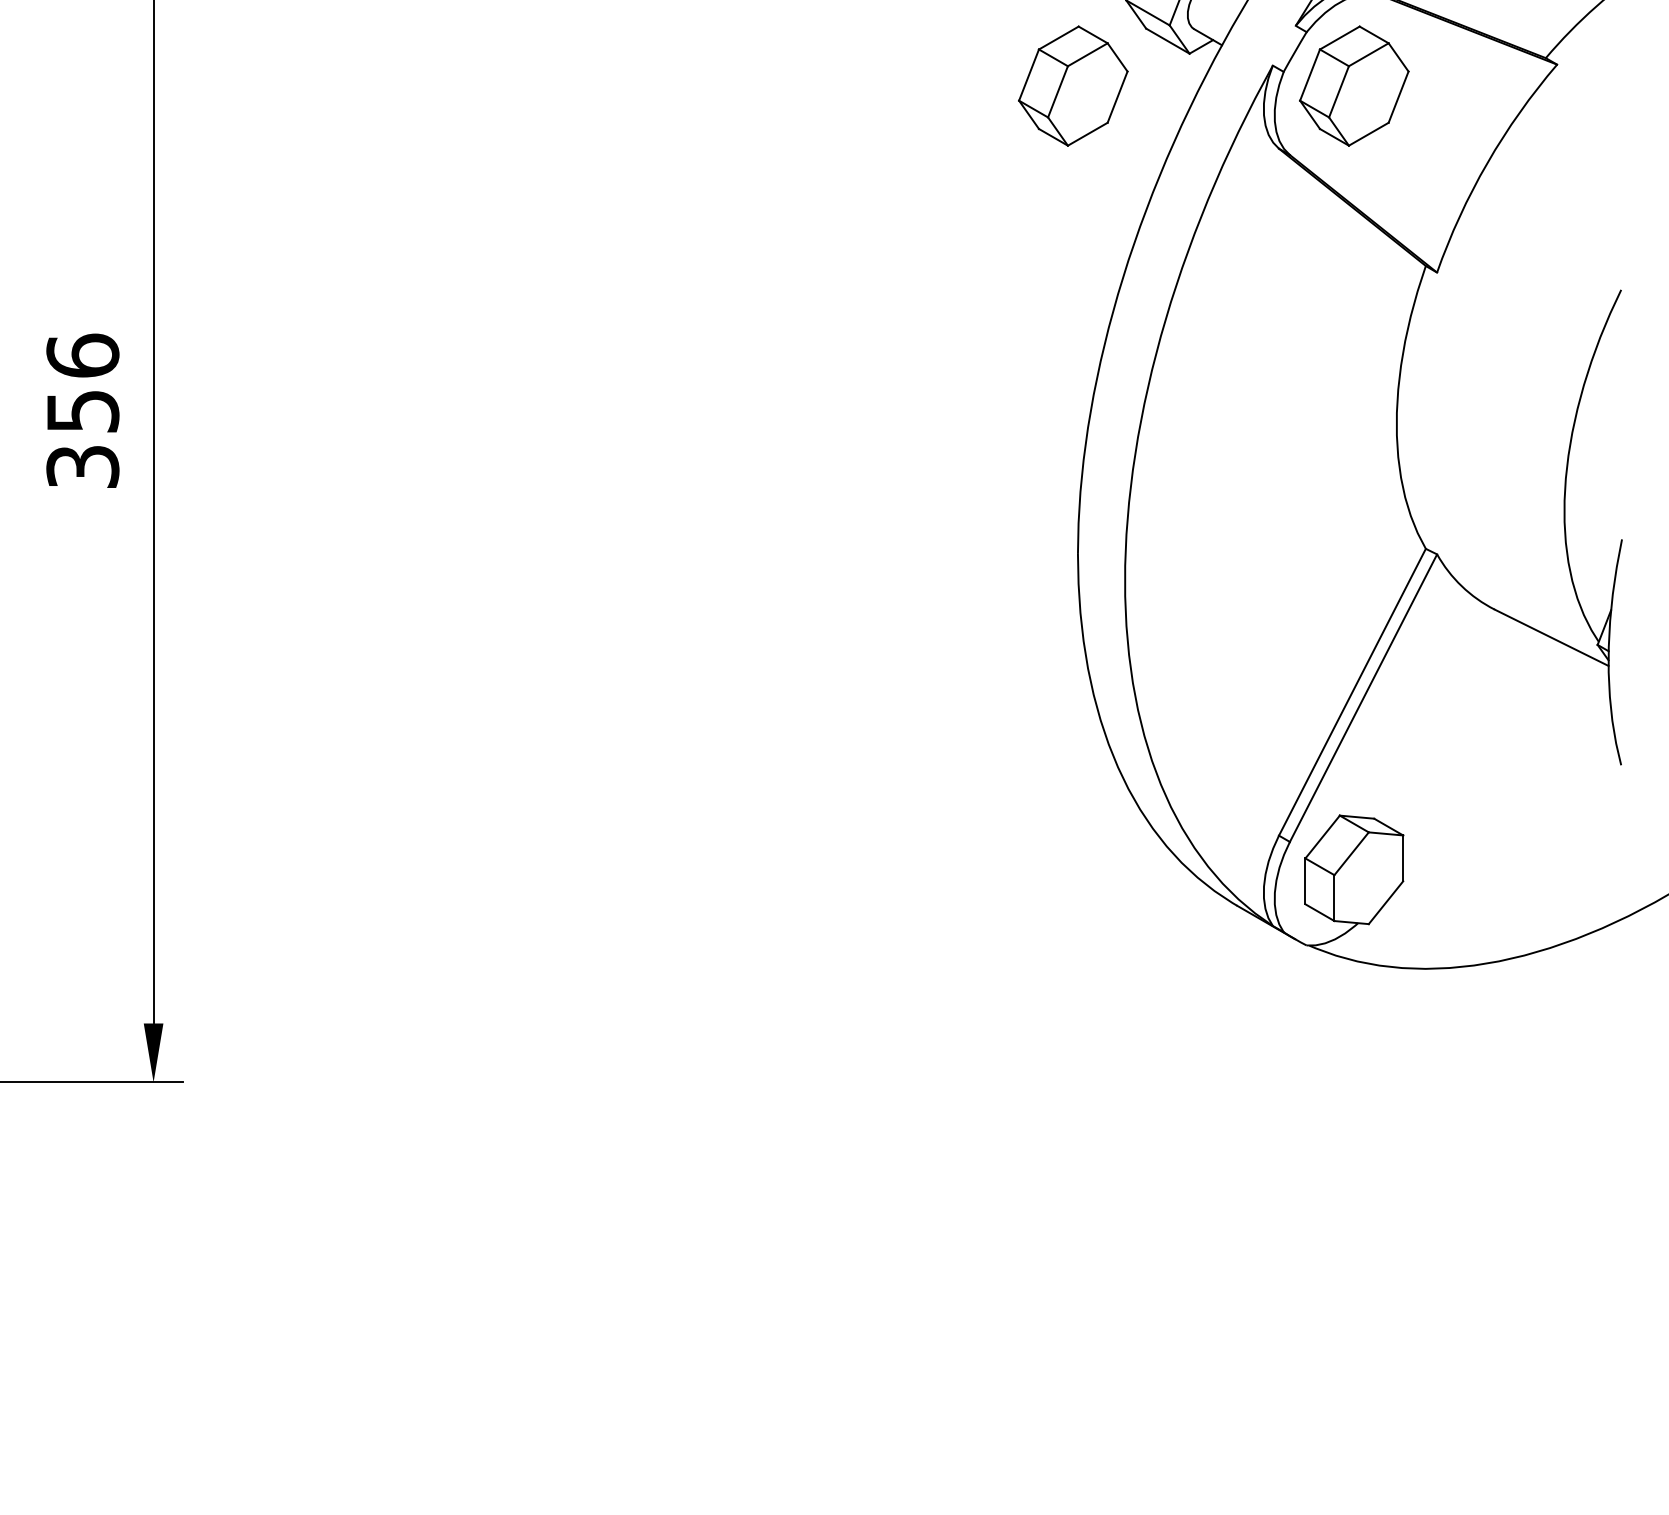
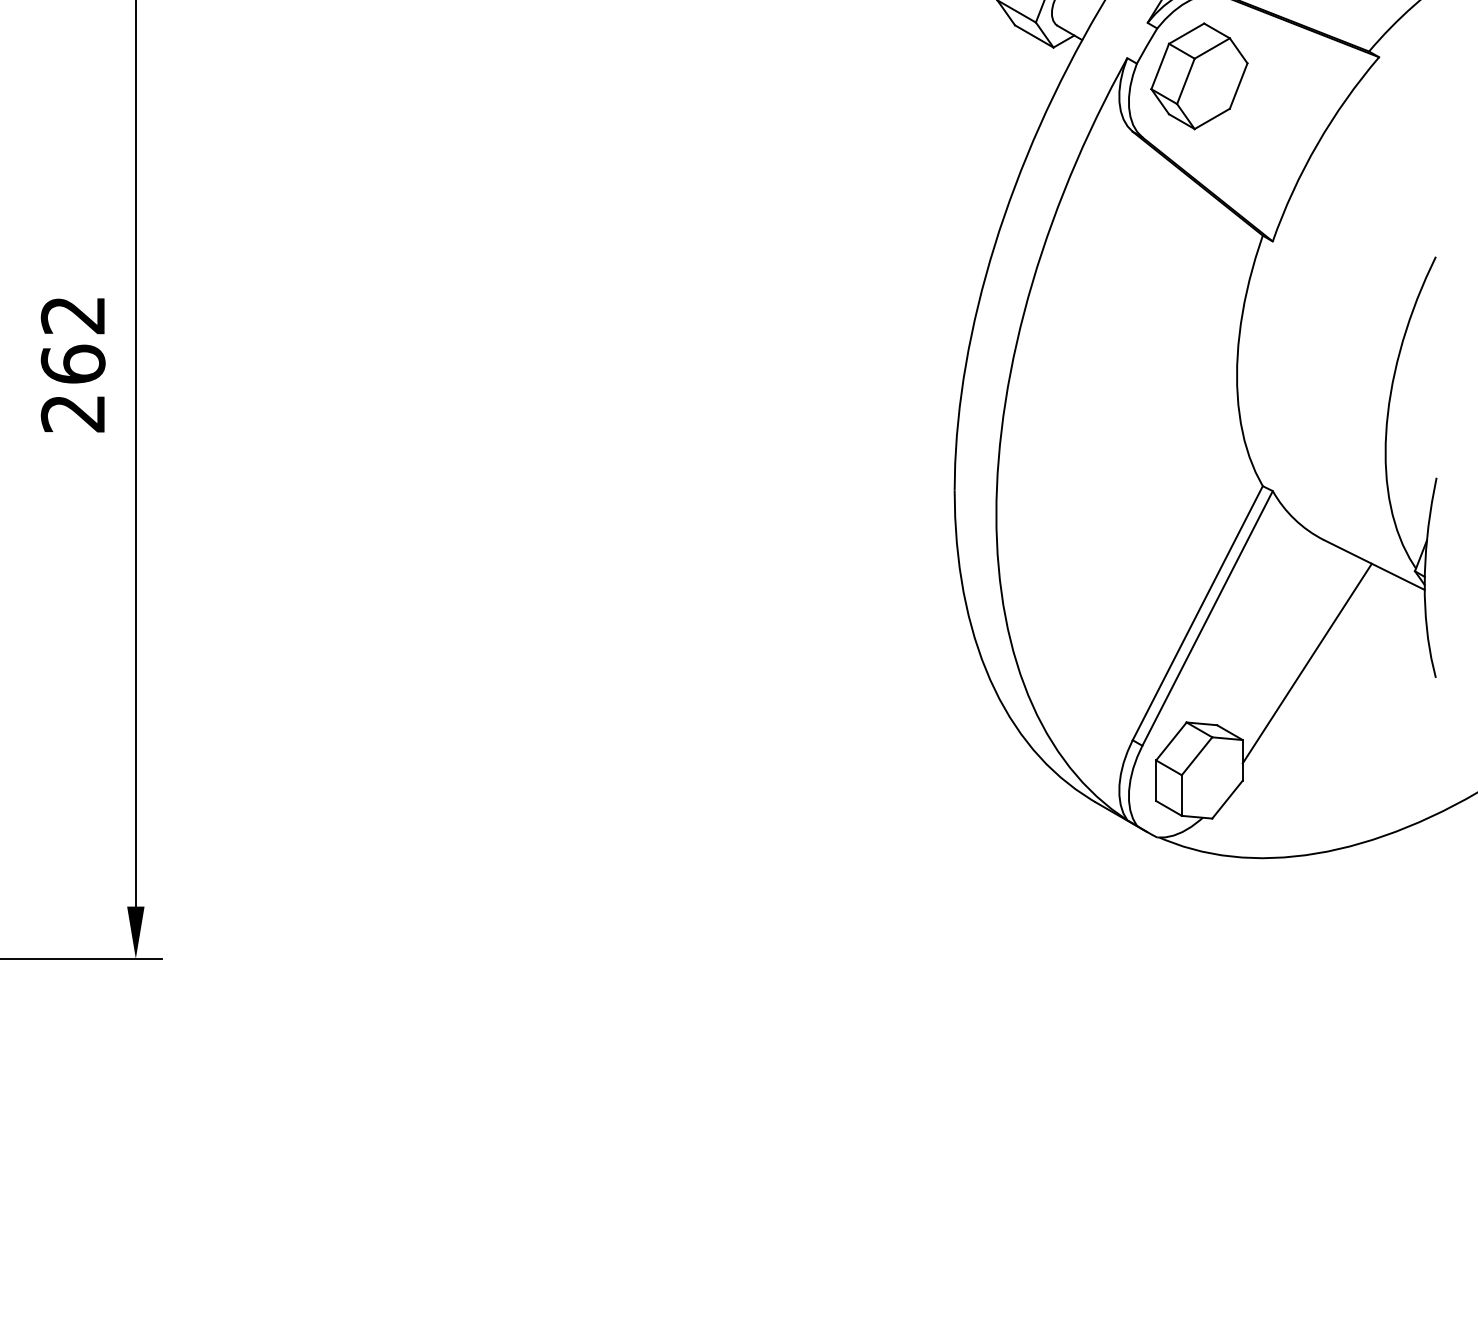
part: (1073, 85) -> (950, 75), removed
text: (82, 410) -> (72, 363), 356 -> 262
line: (1475, 748) -> (1306, 663), added

